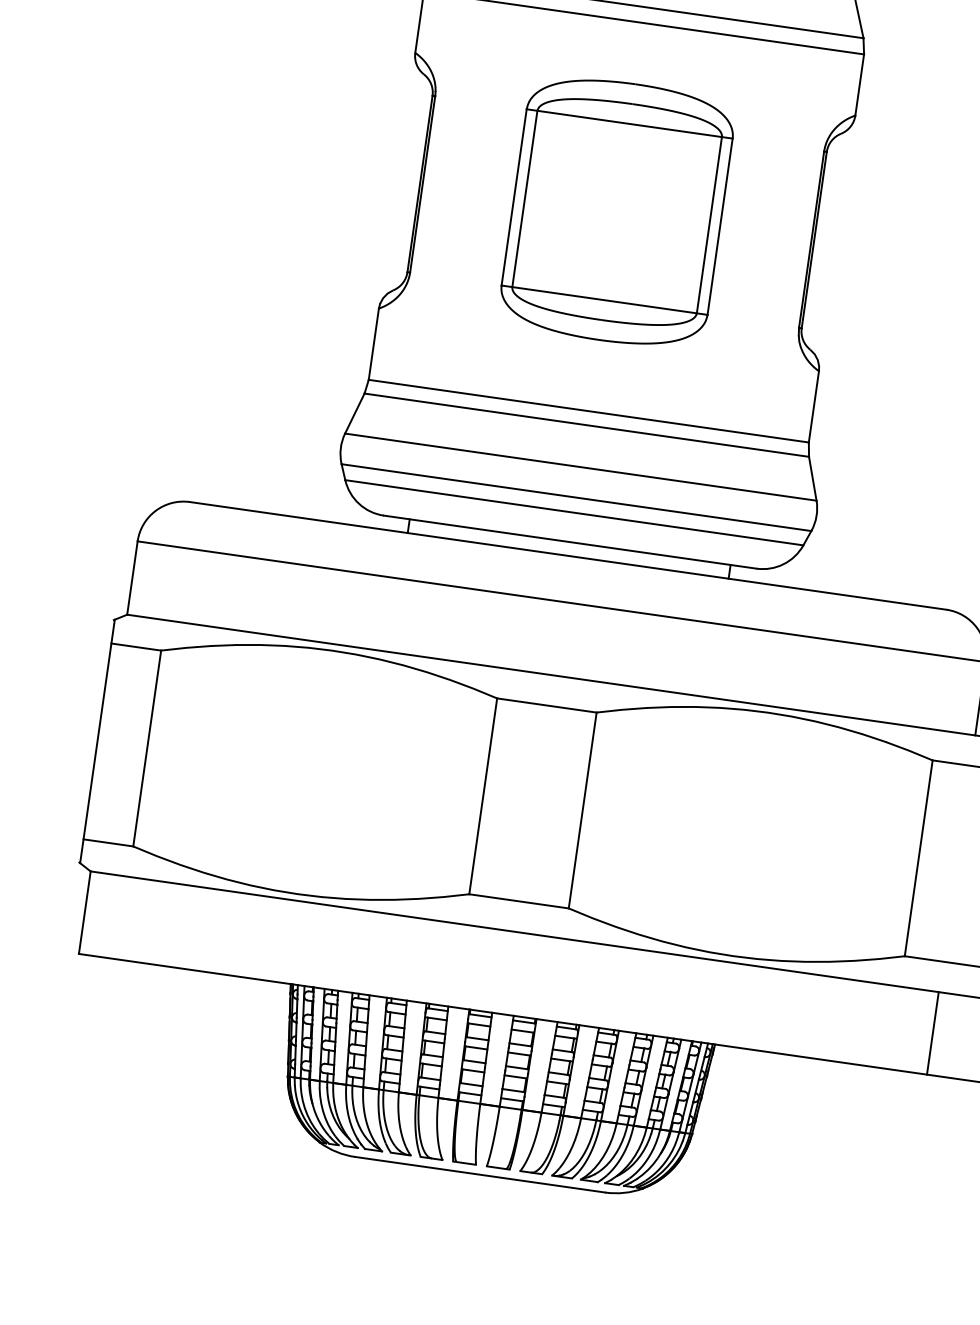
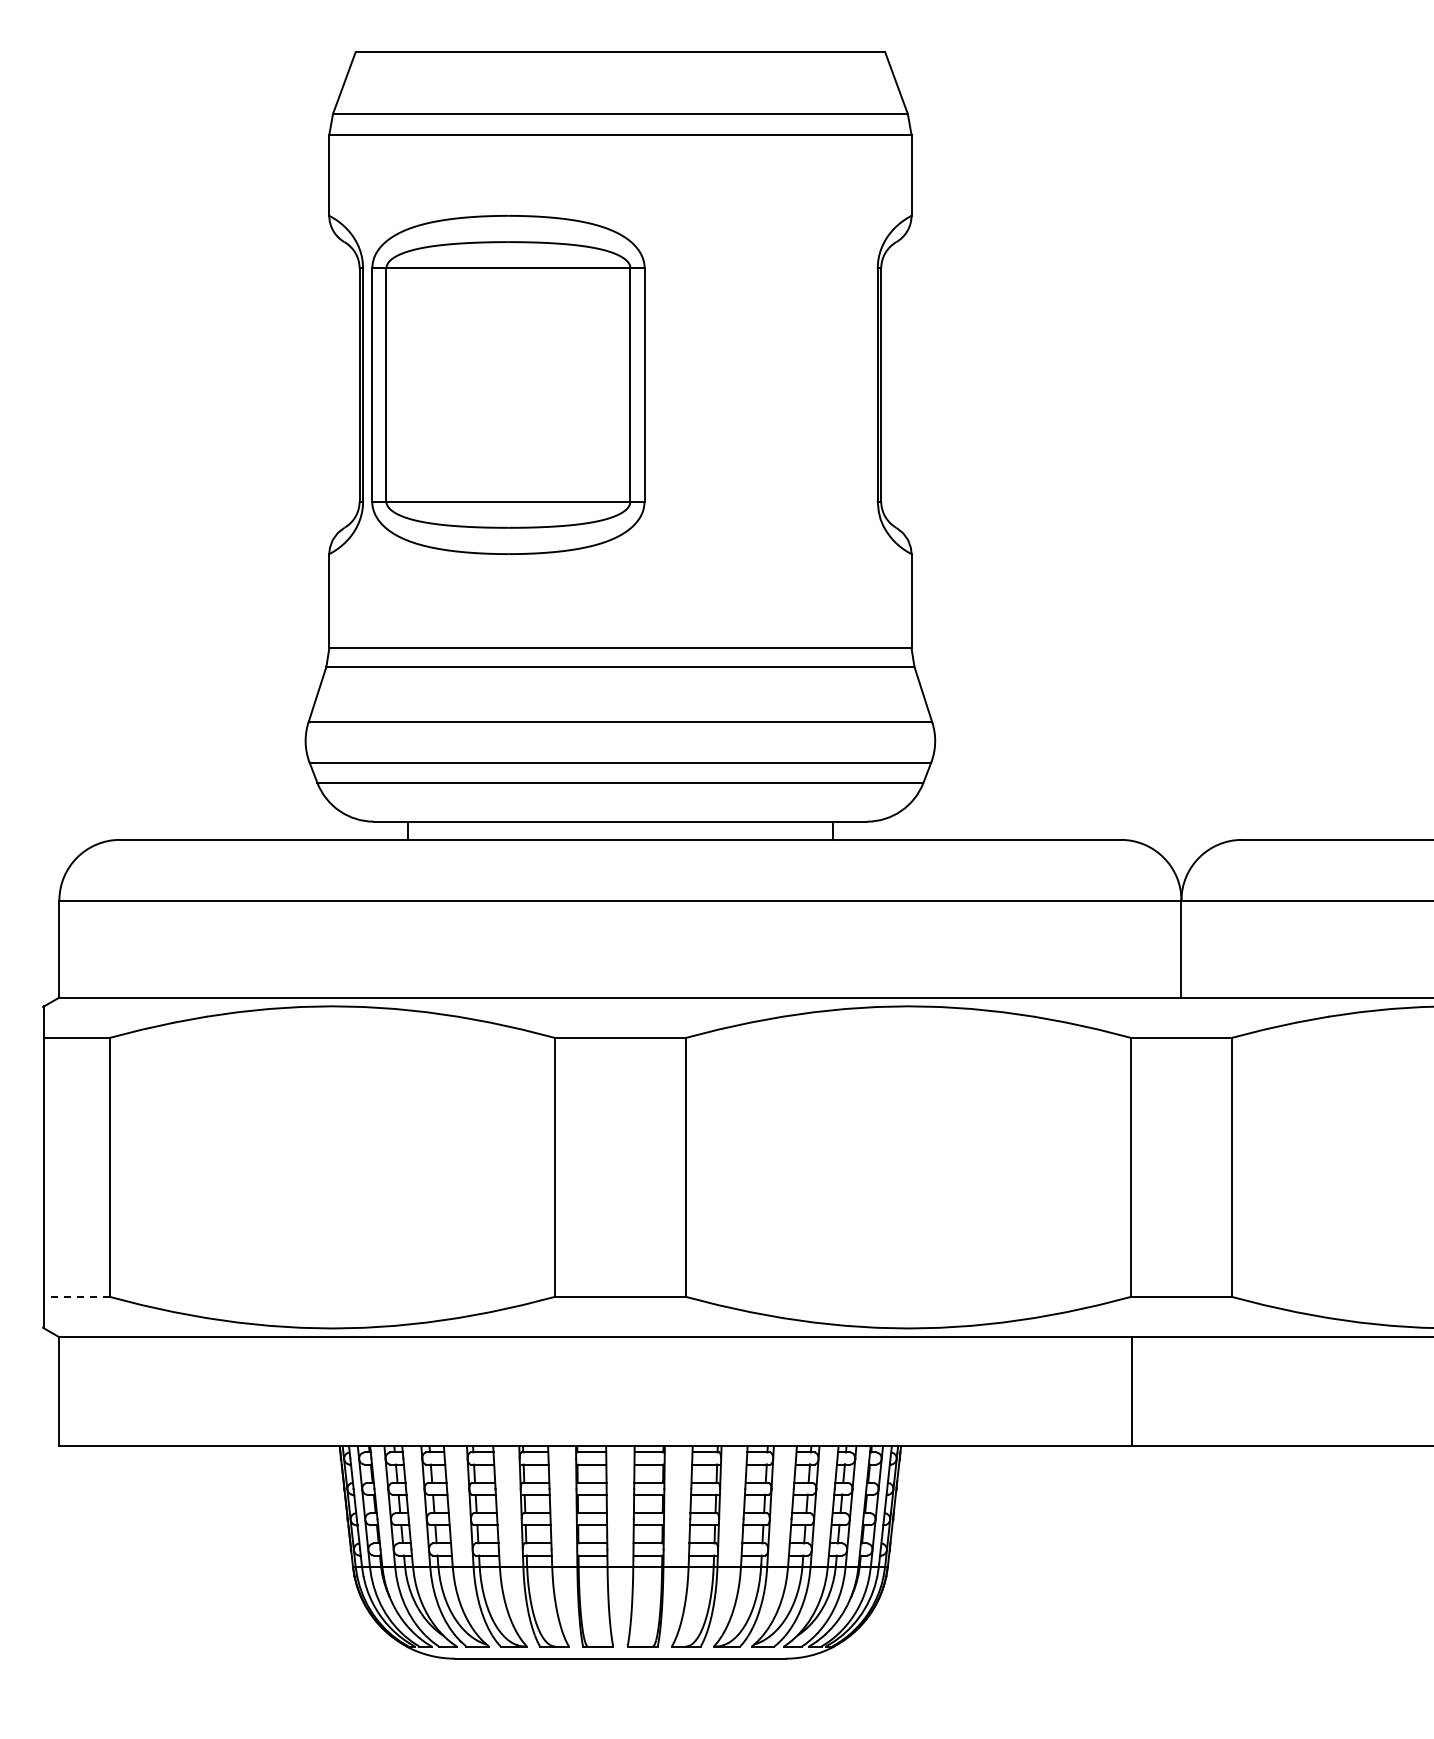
part: (617, 211) -> (508, 384), moved
line: (108, 842) -> (77, 1296), solid -> dashed
line: (932, 1033) -> (1132, 1391), moved

